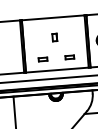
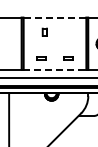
line: (52, 17) -> (54, 17), solid -> dashed
part: (54, 36) -> (44, 31), moved
line: (57, 69) -> (55, 69), solid -> dashed

